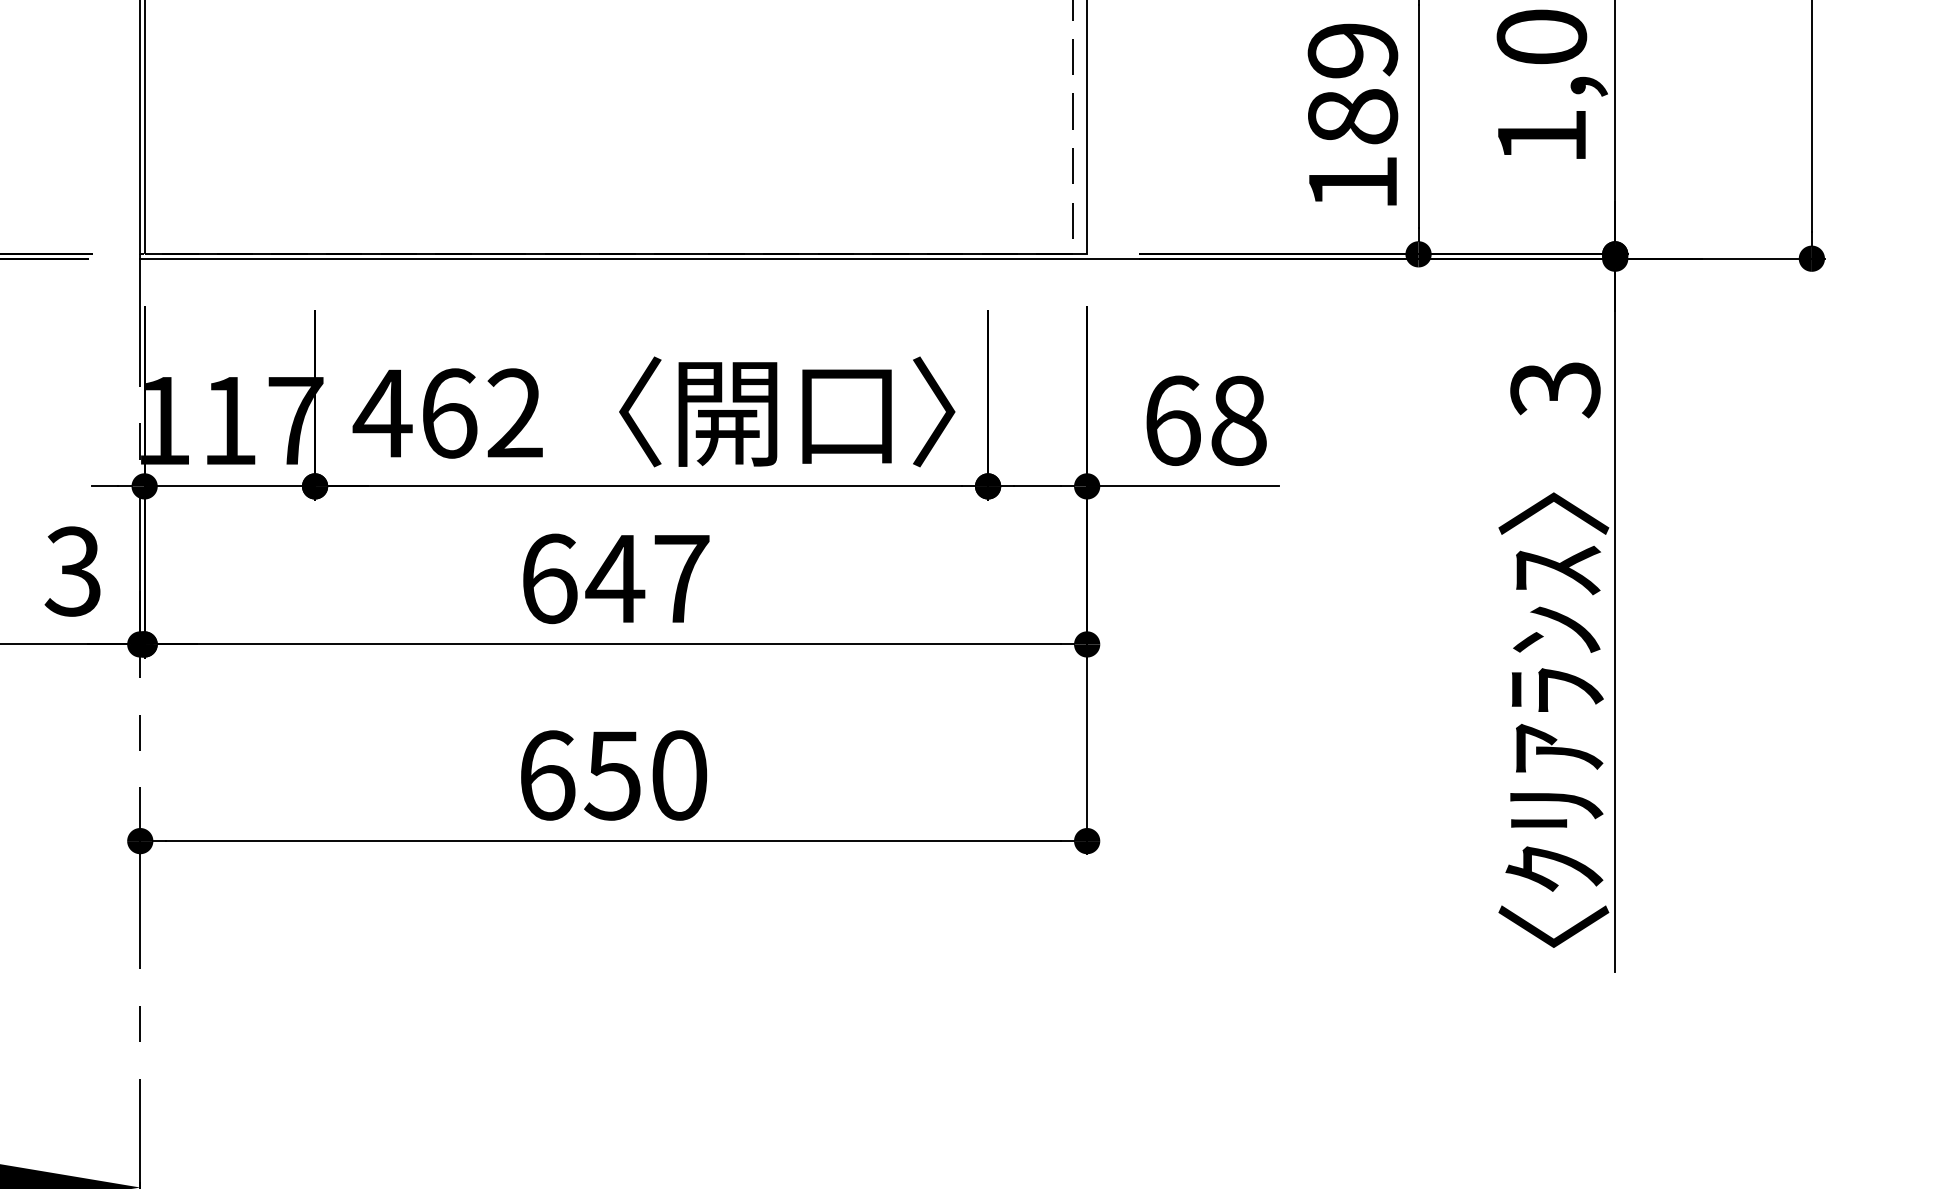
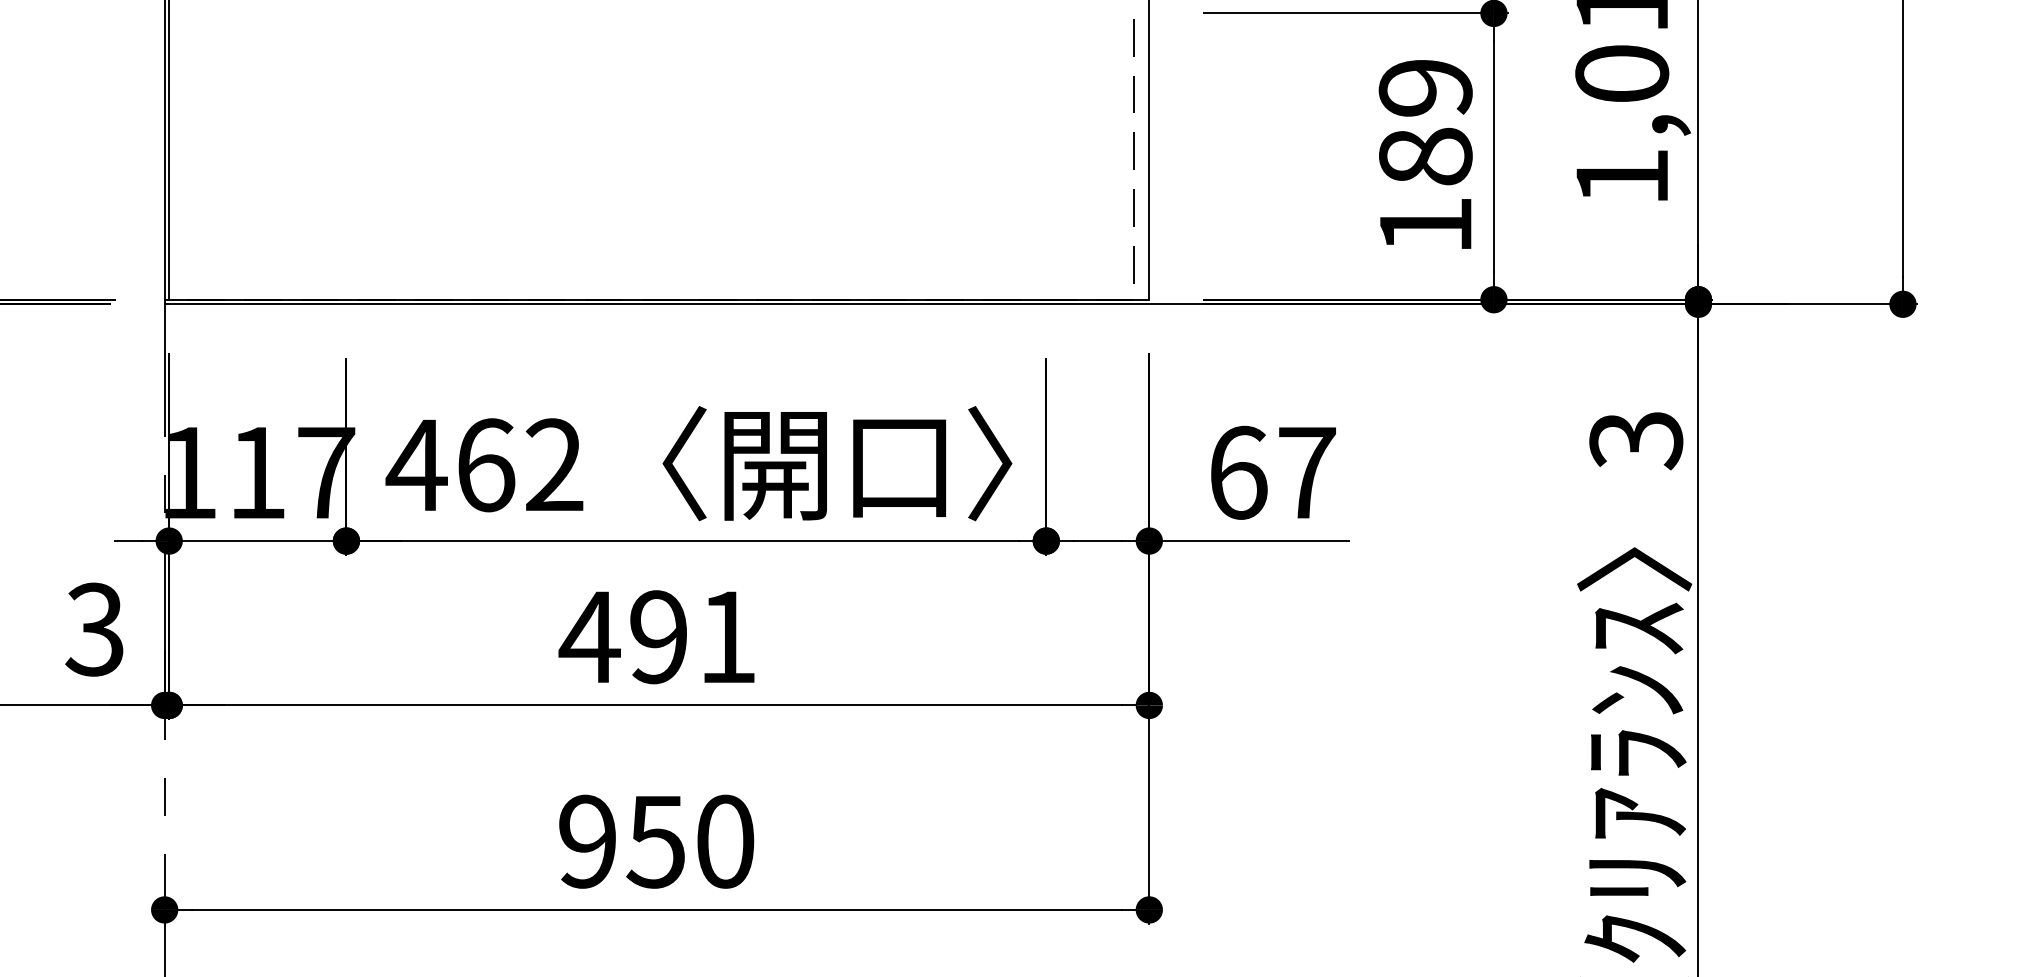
text: (1238, 420) -> (1306, 472), 68 -> 67
text: (614, 578) -> (657, 636), 647 -> 491
text: (547, 775) -> (588, 841), 650 -> 950

